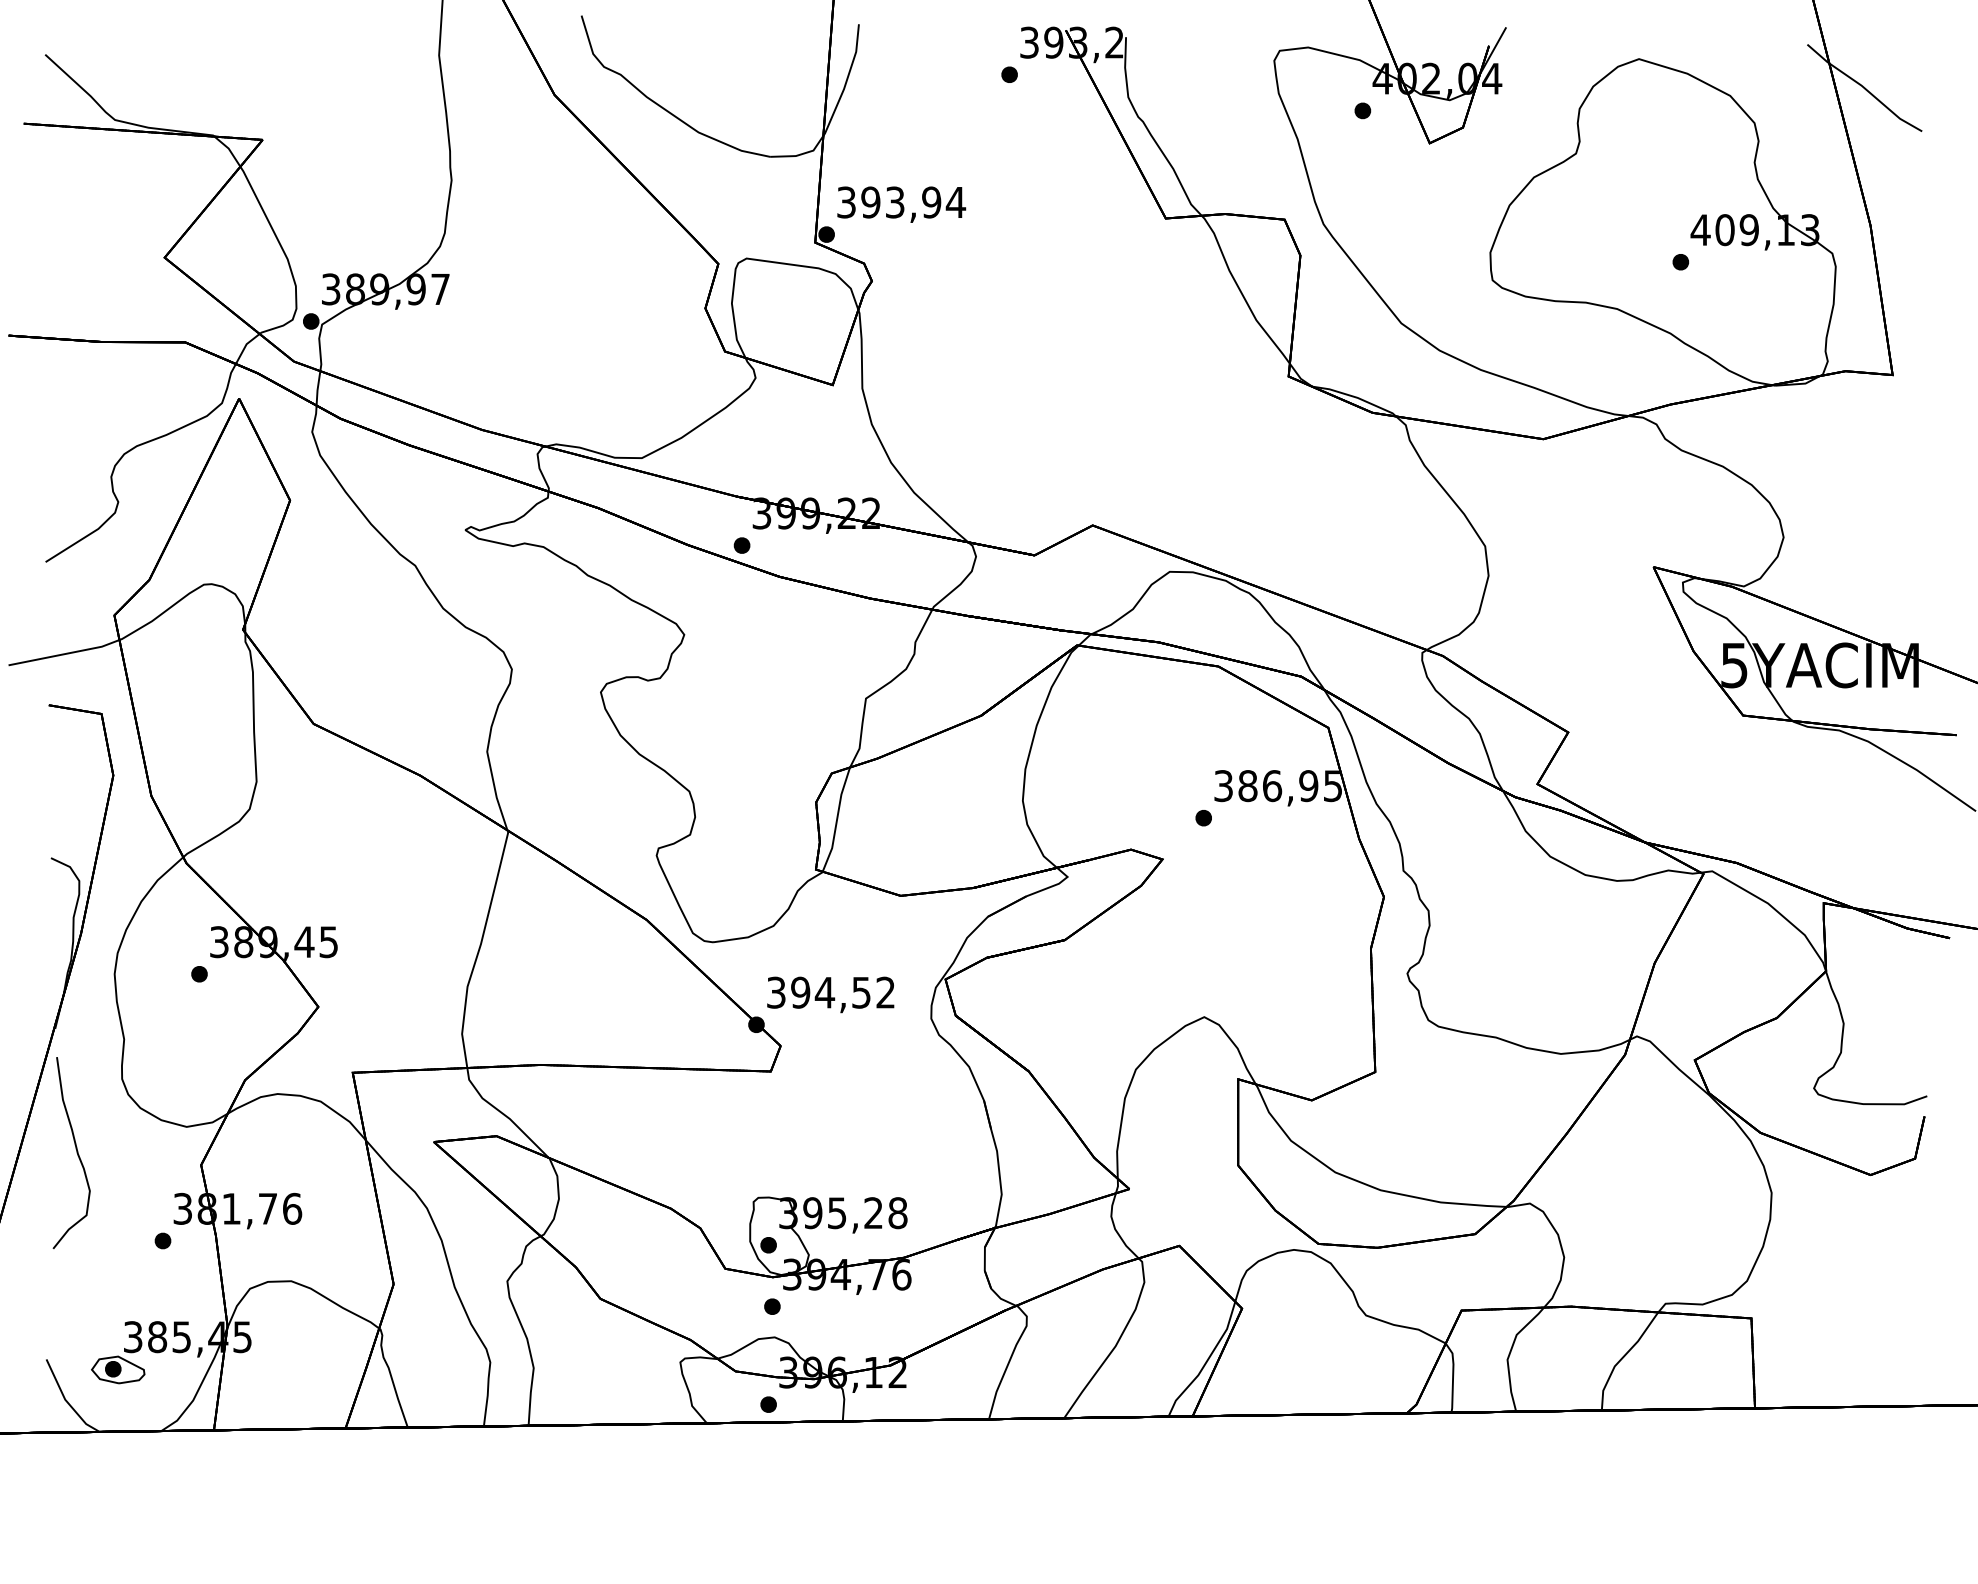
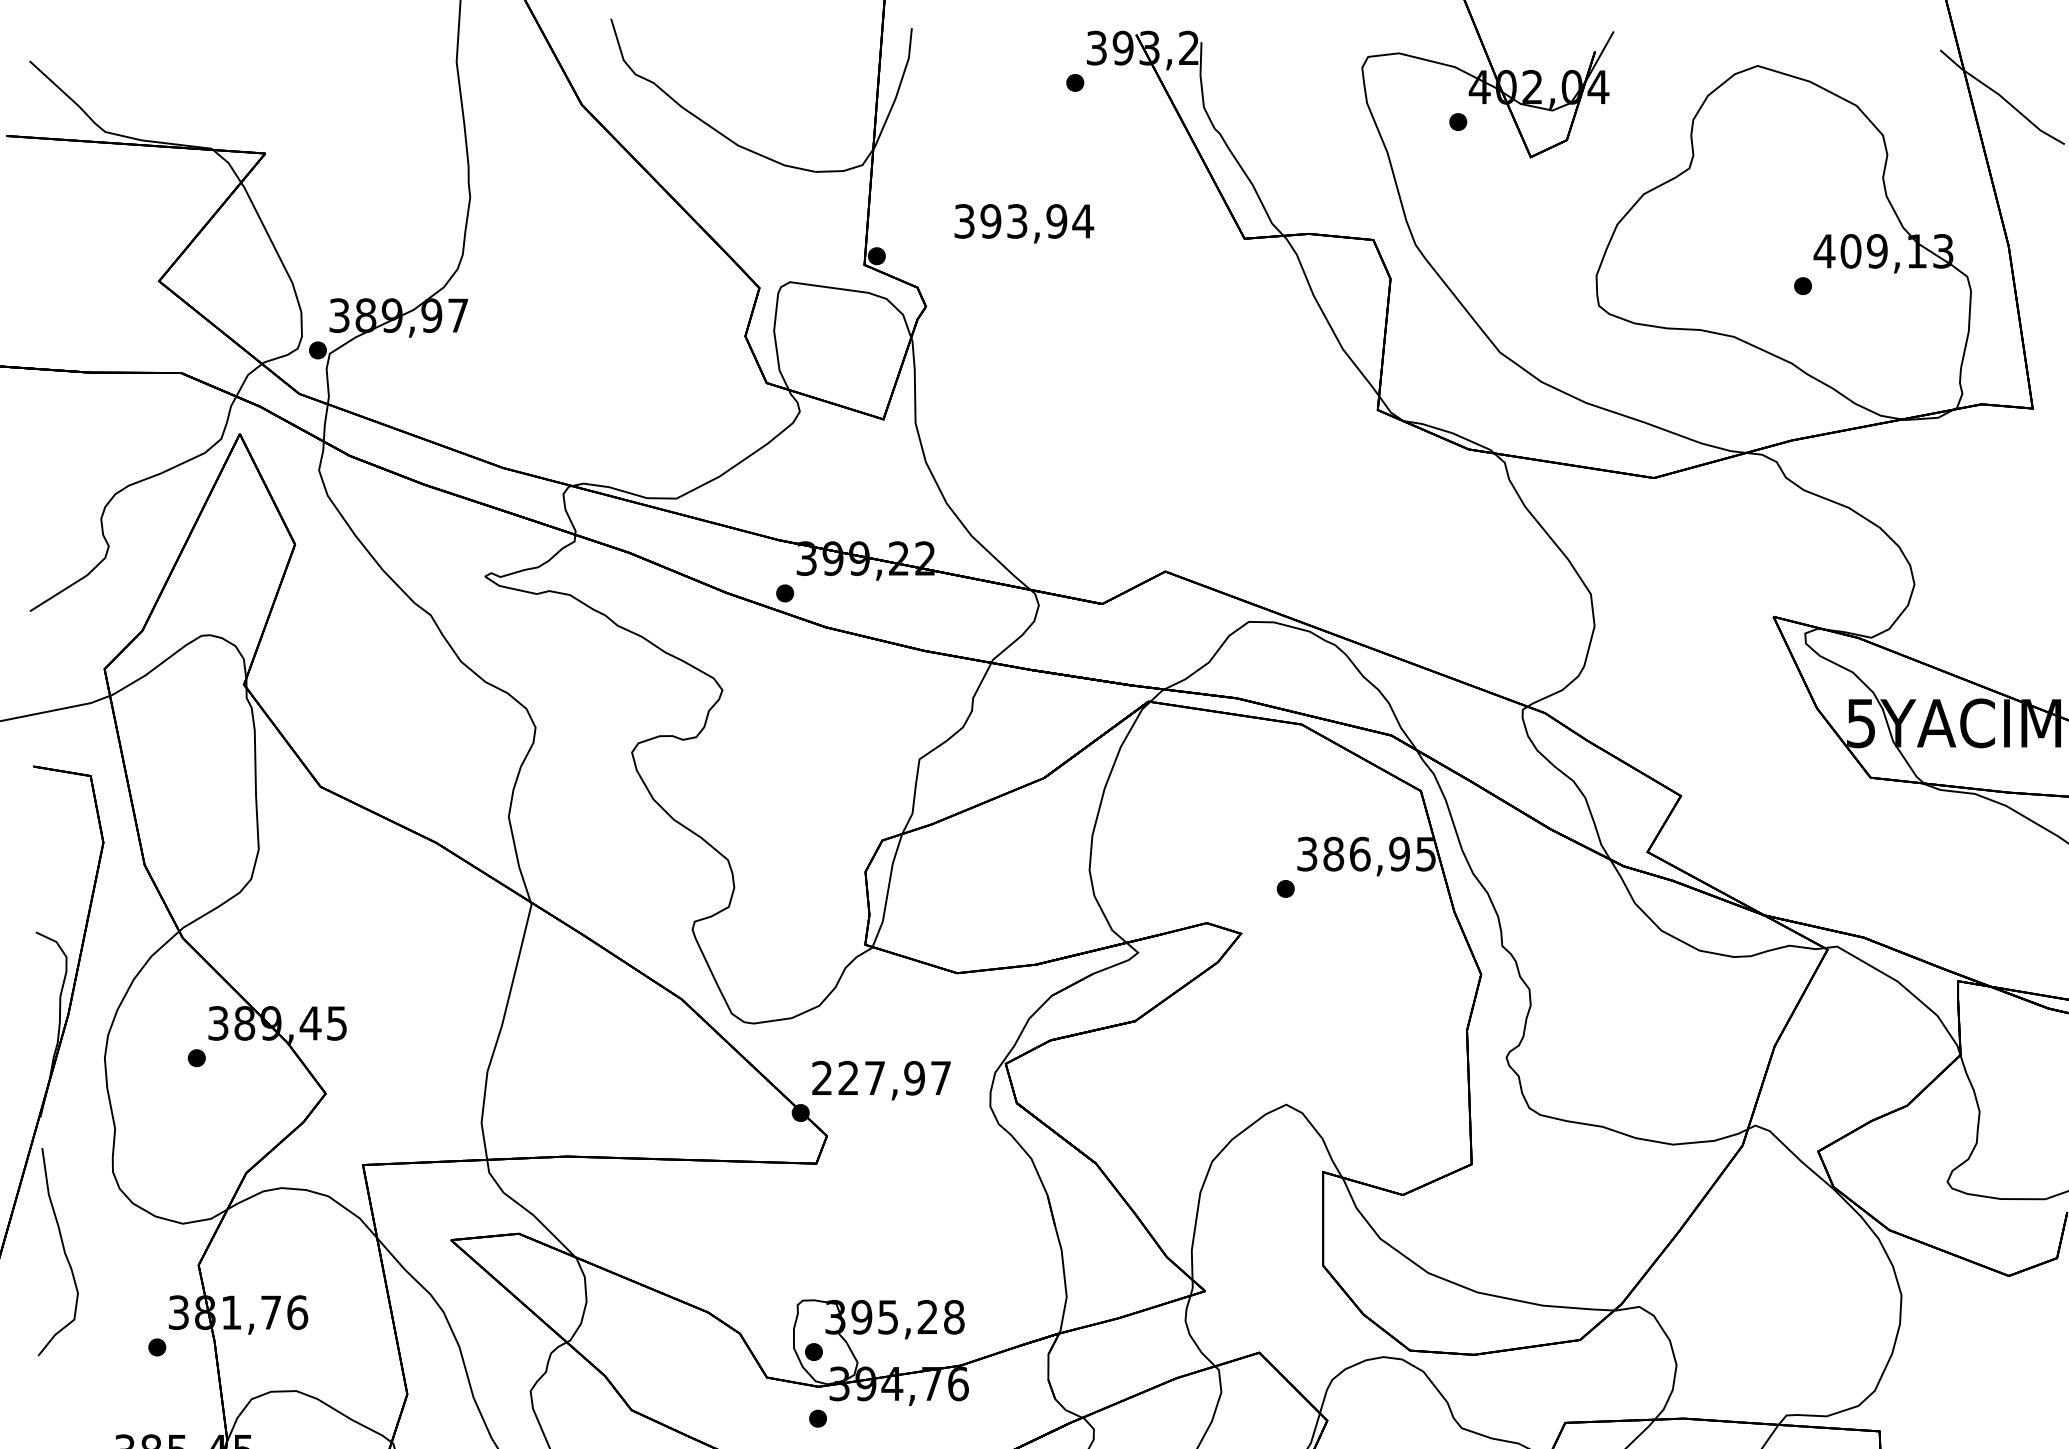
text: (901, 204) -> (1024, 223), moved
text: (830, 992) -> (881, 1078), 394,52 -> 227,97

